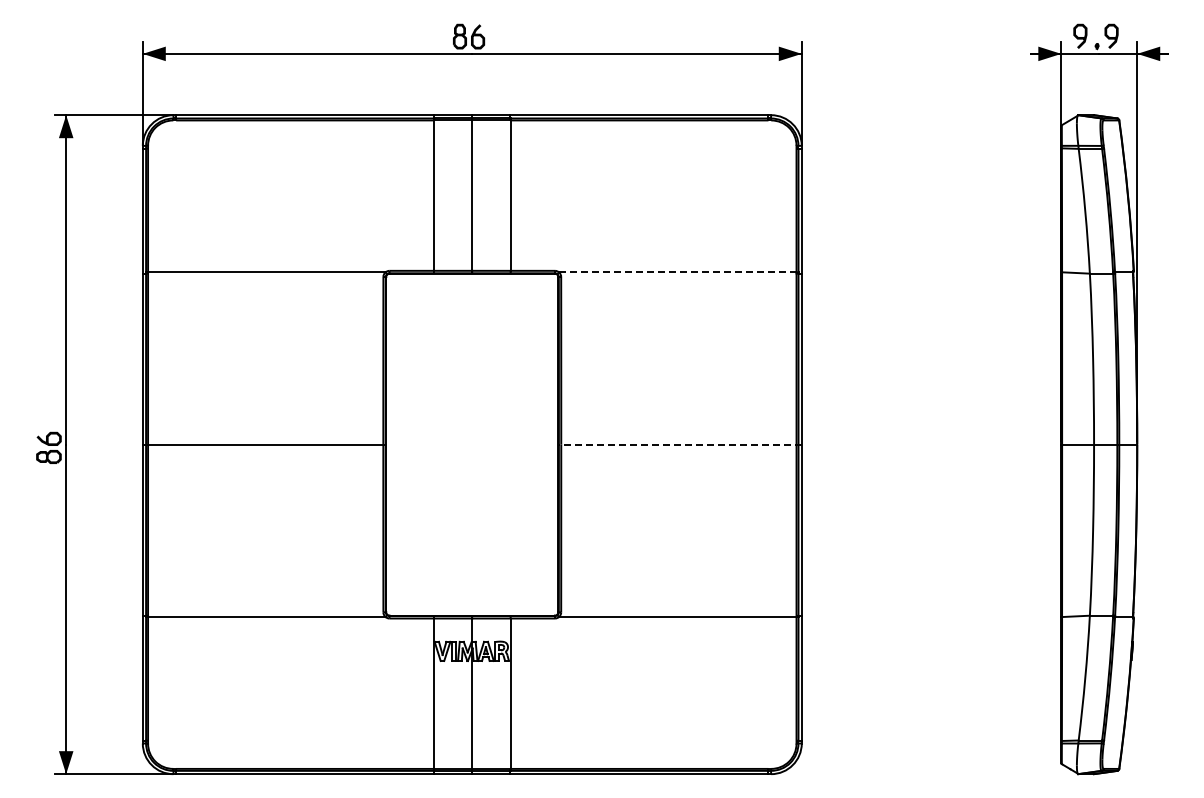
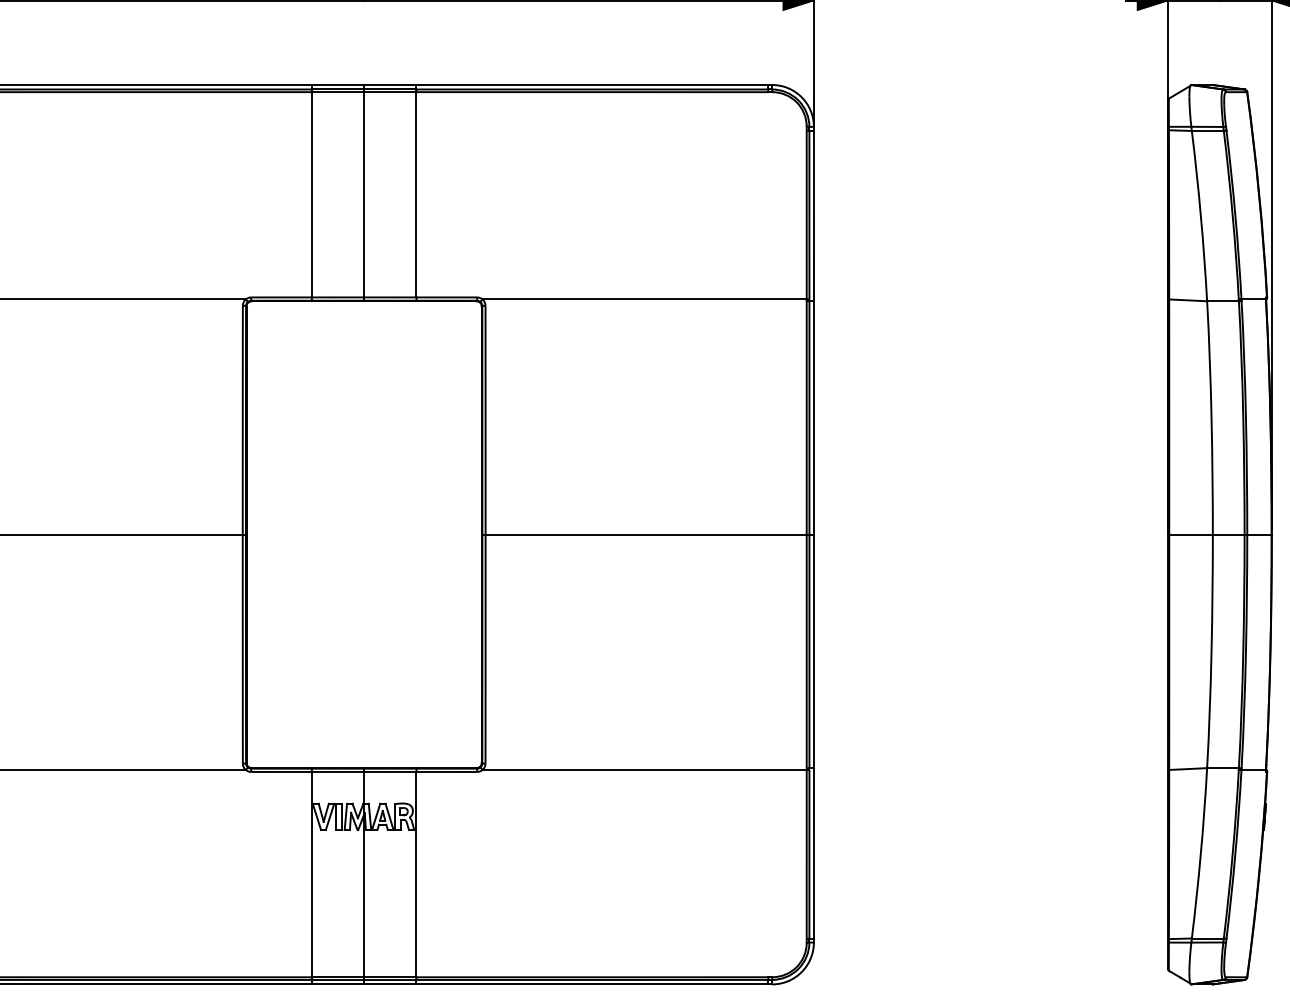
line: (677, 272) -> (644, 299), dashed -> solid
line: (679, 444) -> (646, 534), dashed -> solid

